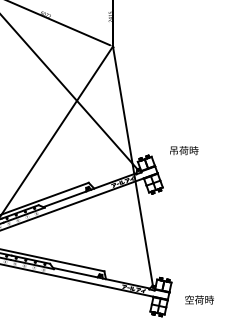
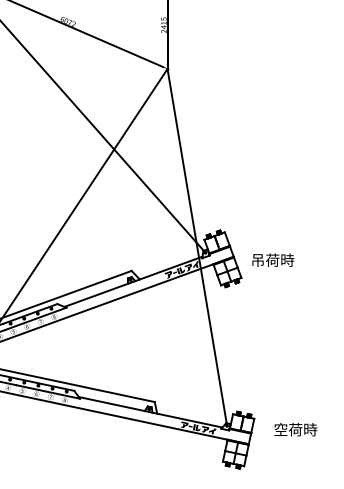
text: (184, 150) -> (273, 260), moved
text: (199, 299) -> (295, 428), moved

